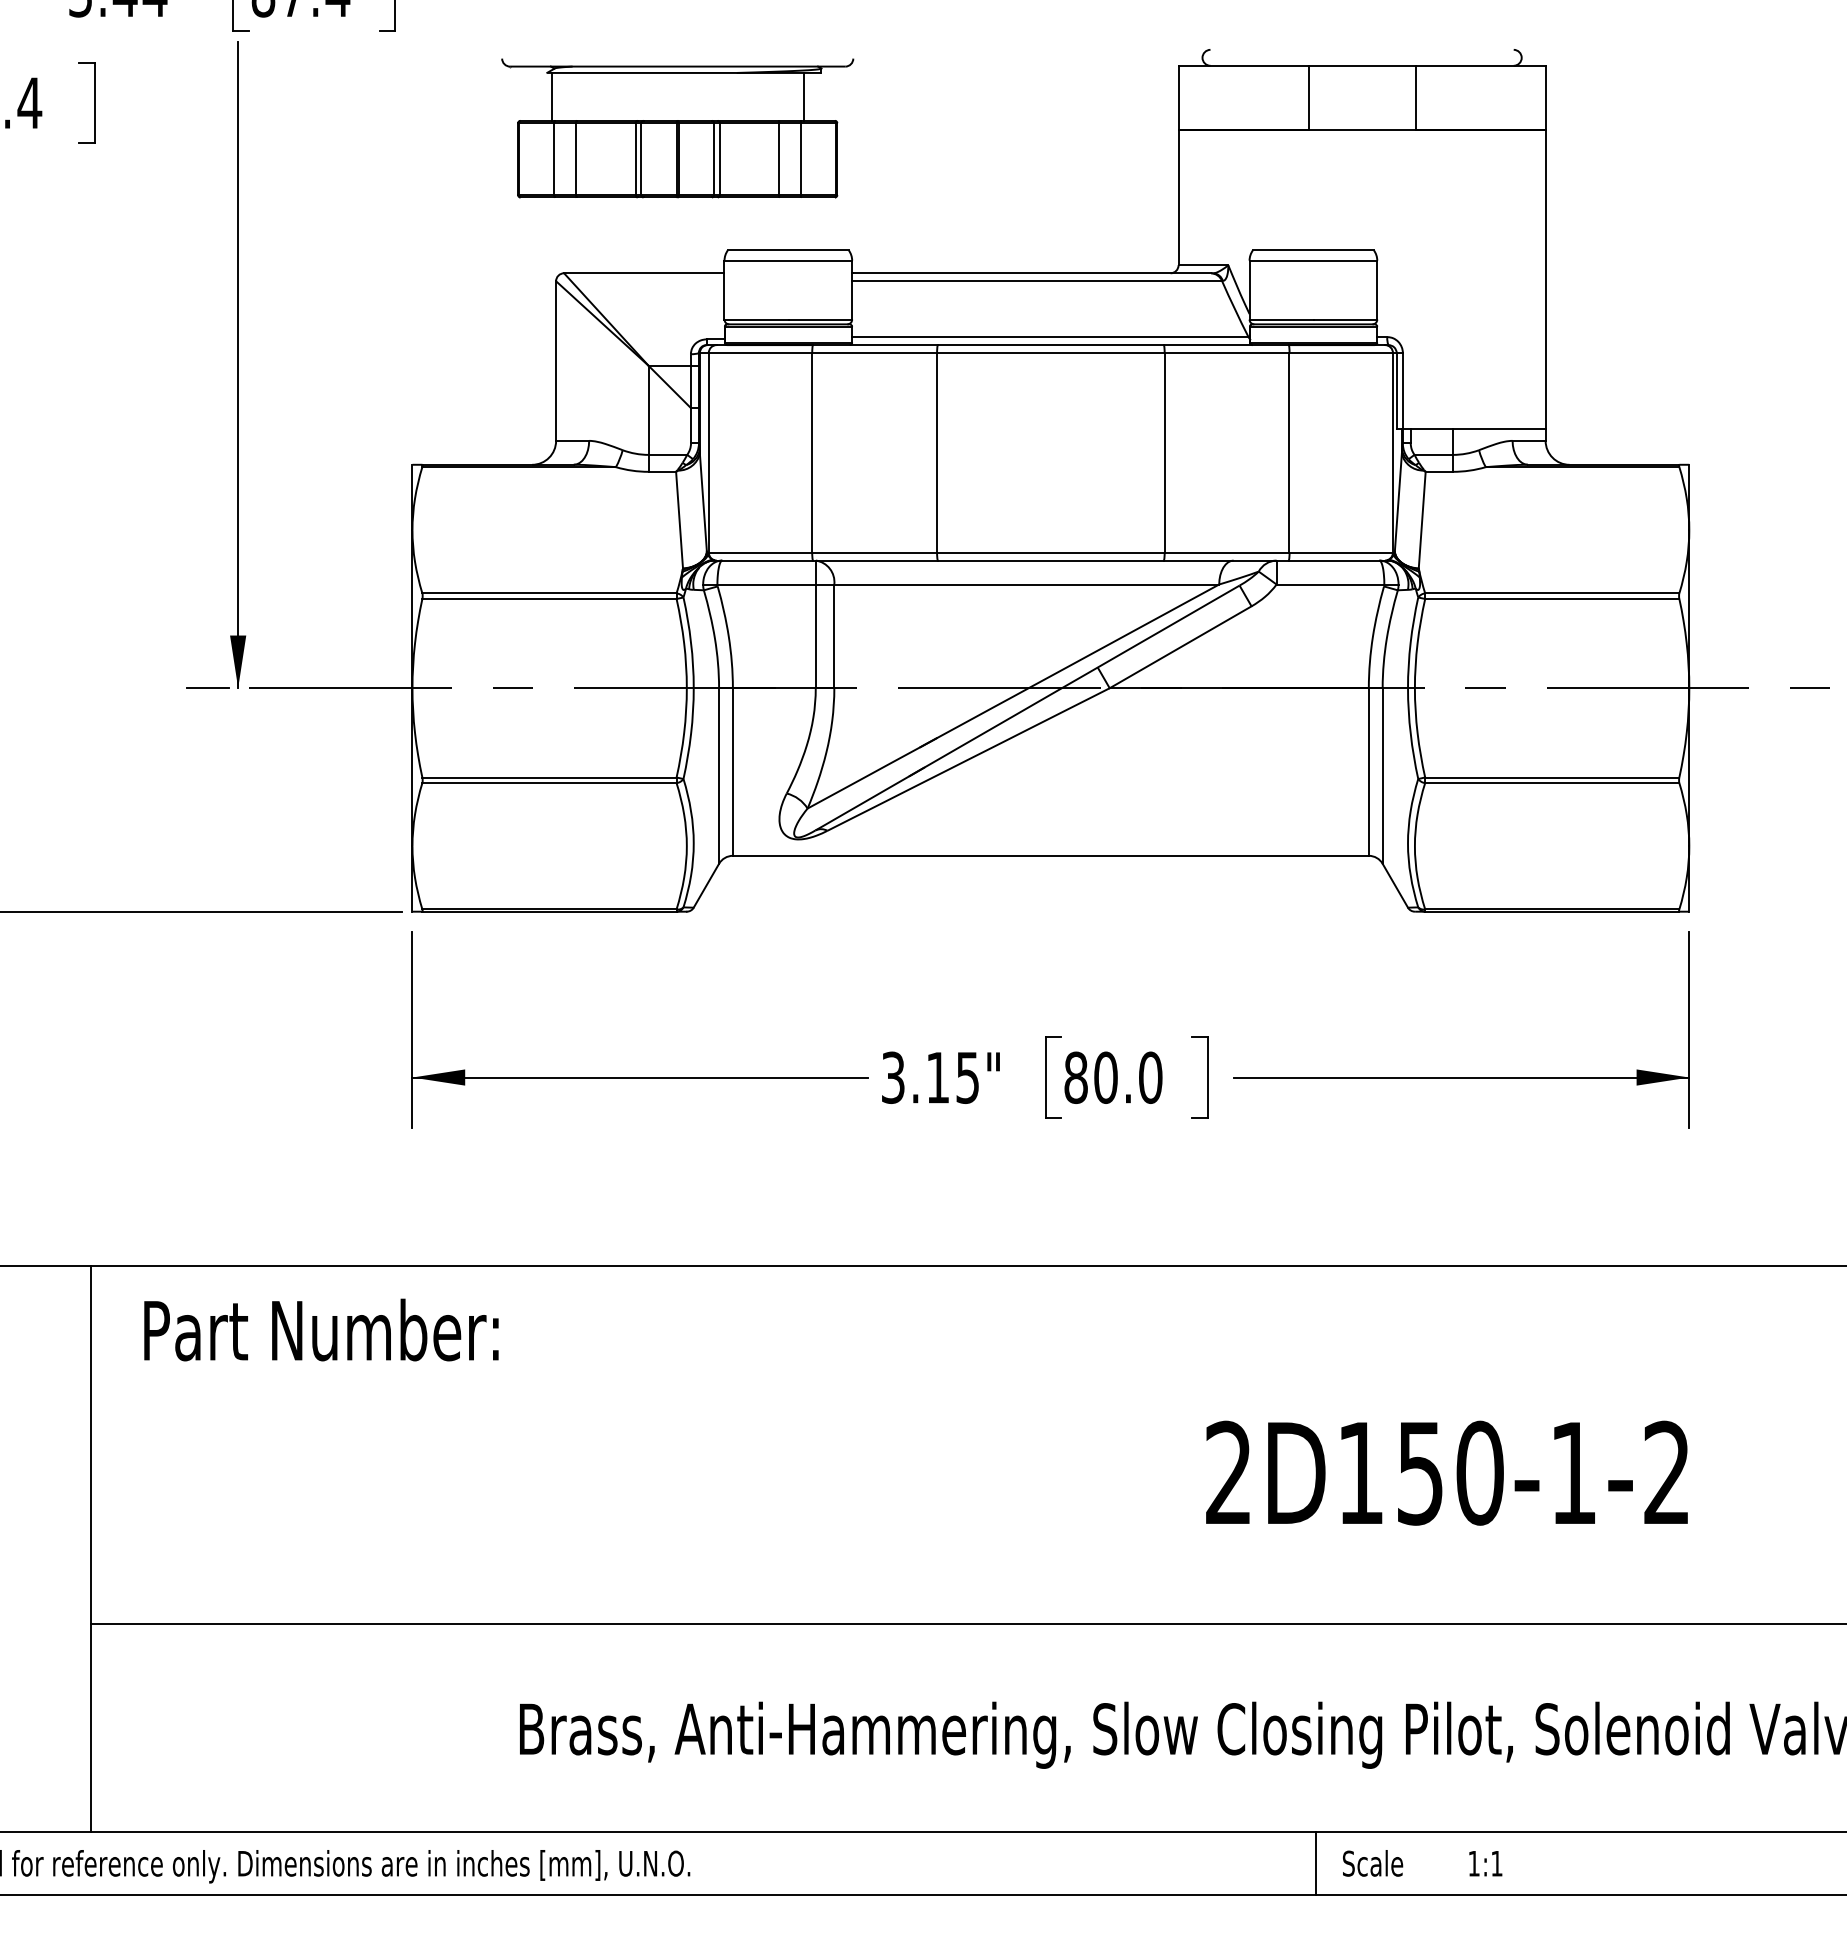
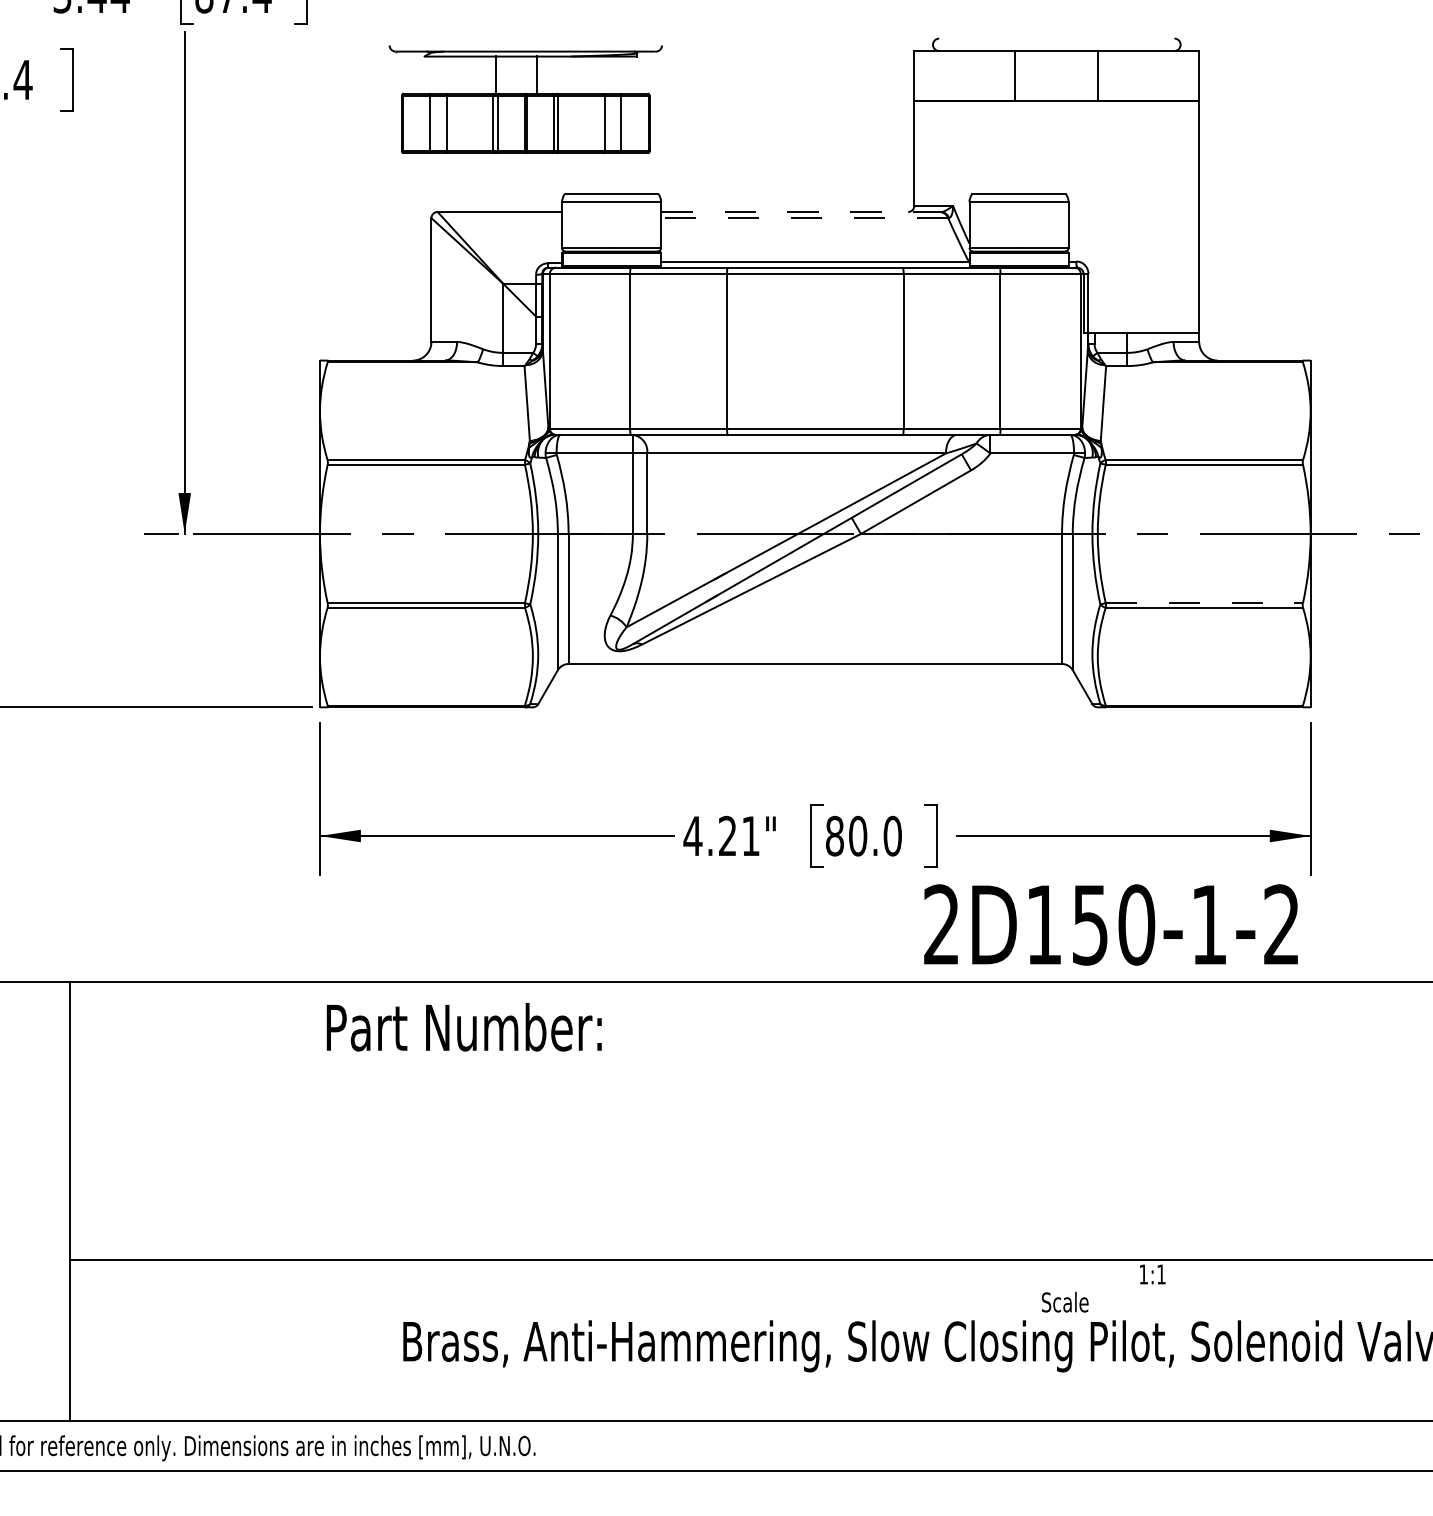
line: (551, 96) -> (496, 74), moved
line: (803, 96) -> (536, 74), moved
line: (1032, 273) -> (801, 212), solid -> dashed
line: (1037, 280) -> (804, 217), solid -> dashed
line: (1552, 777) -> (1204, 603), solid -> dashed
text: (929, 1077) -> (721, 835), 3.15" -> 4.21"
text: (321, 1329) -> (464, 1026), moved
text: (1446, 1472) -> (1110, 924), moved
line: (1315, 1863) -> (1020, 1445), removed
text: (1373, 1863) -> (1065, 1302), moved
text: (1485, 1863) -> (1152, 1274), moved

